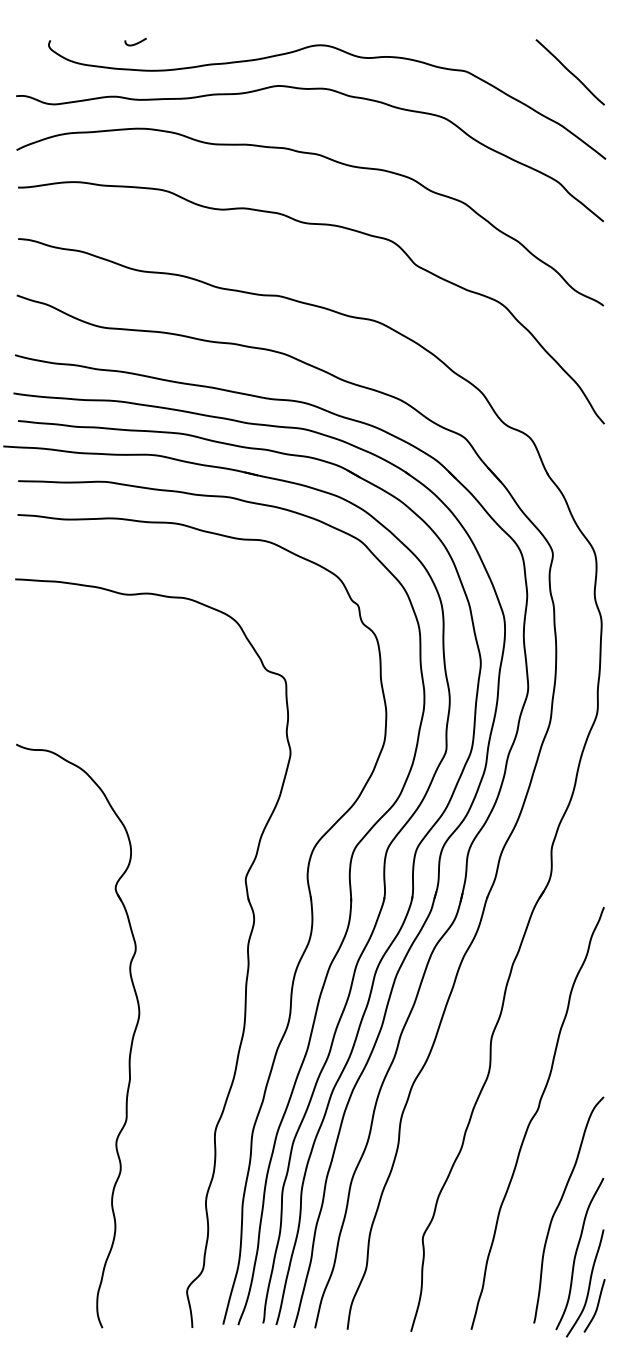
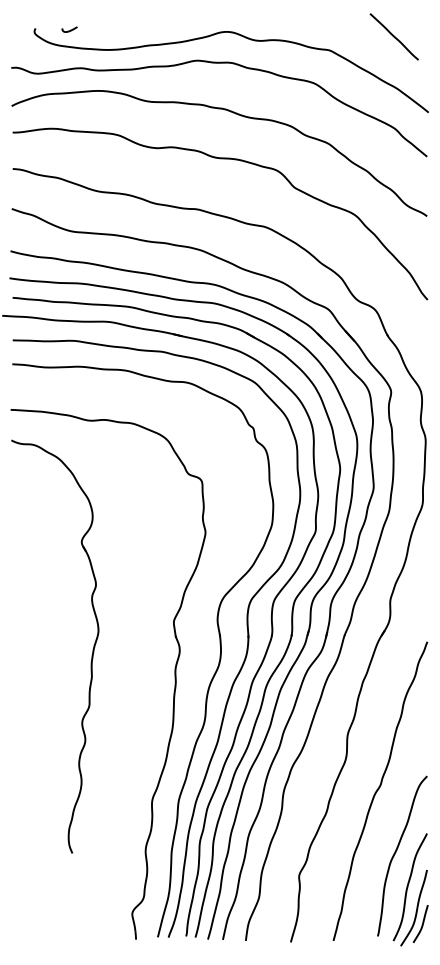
curve: (136, 42) -> (70, 29), moved
line: (569, 72) -> (393, 37), moved
part: (130, 1044) -> (92, 652), moved

